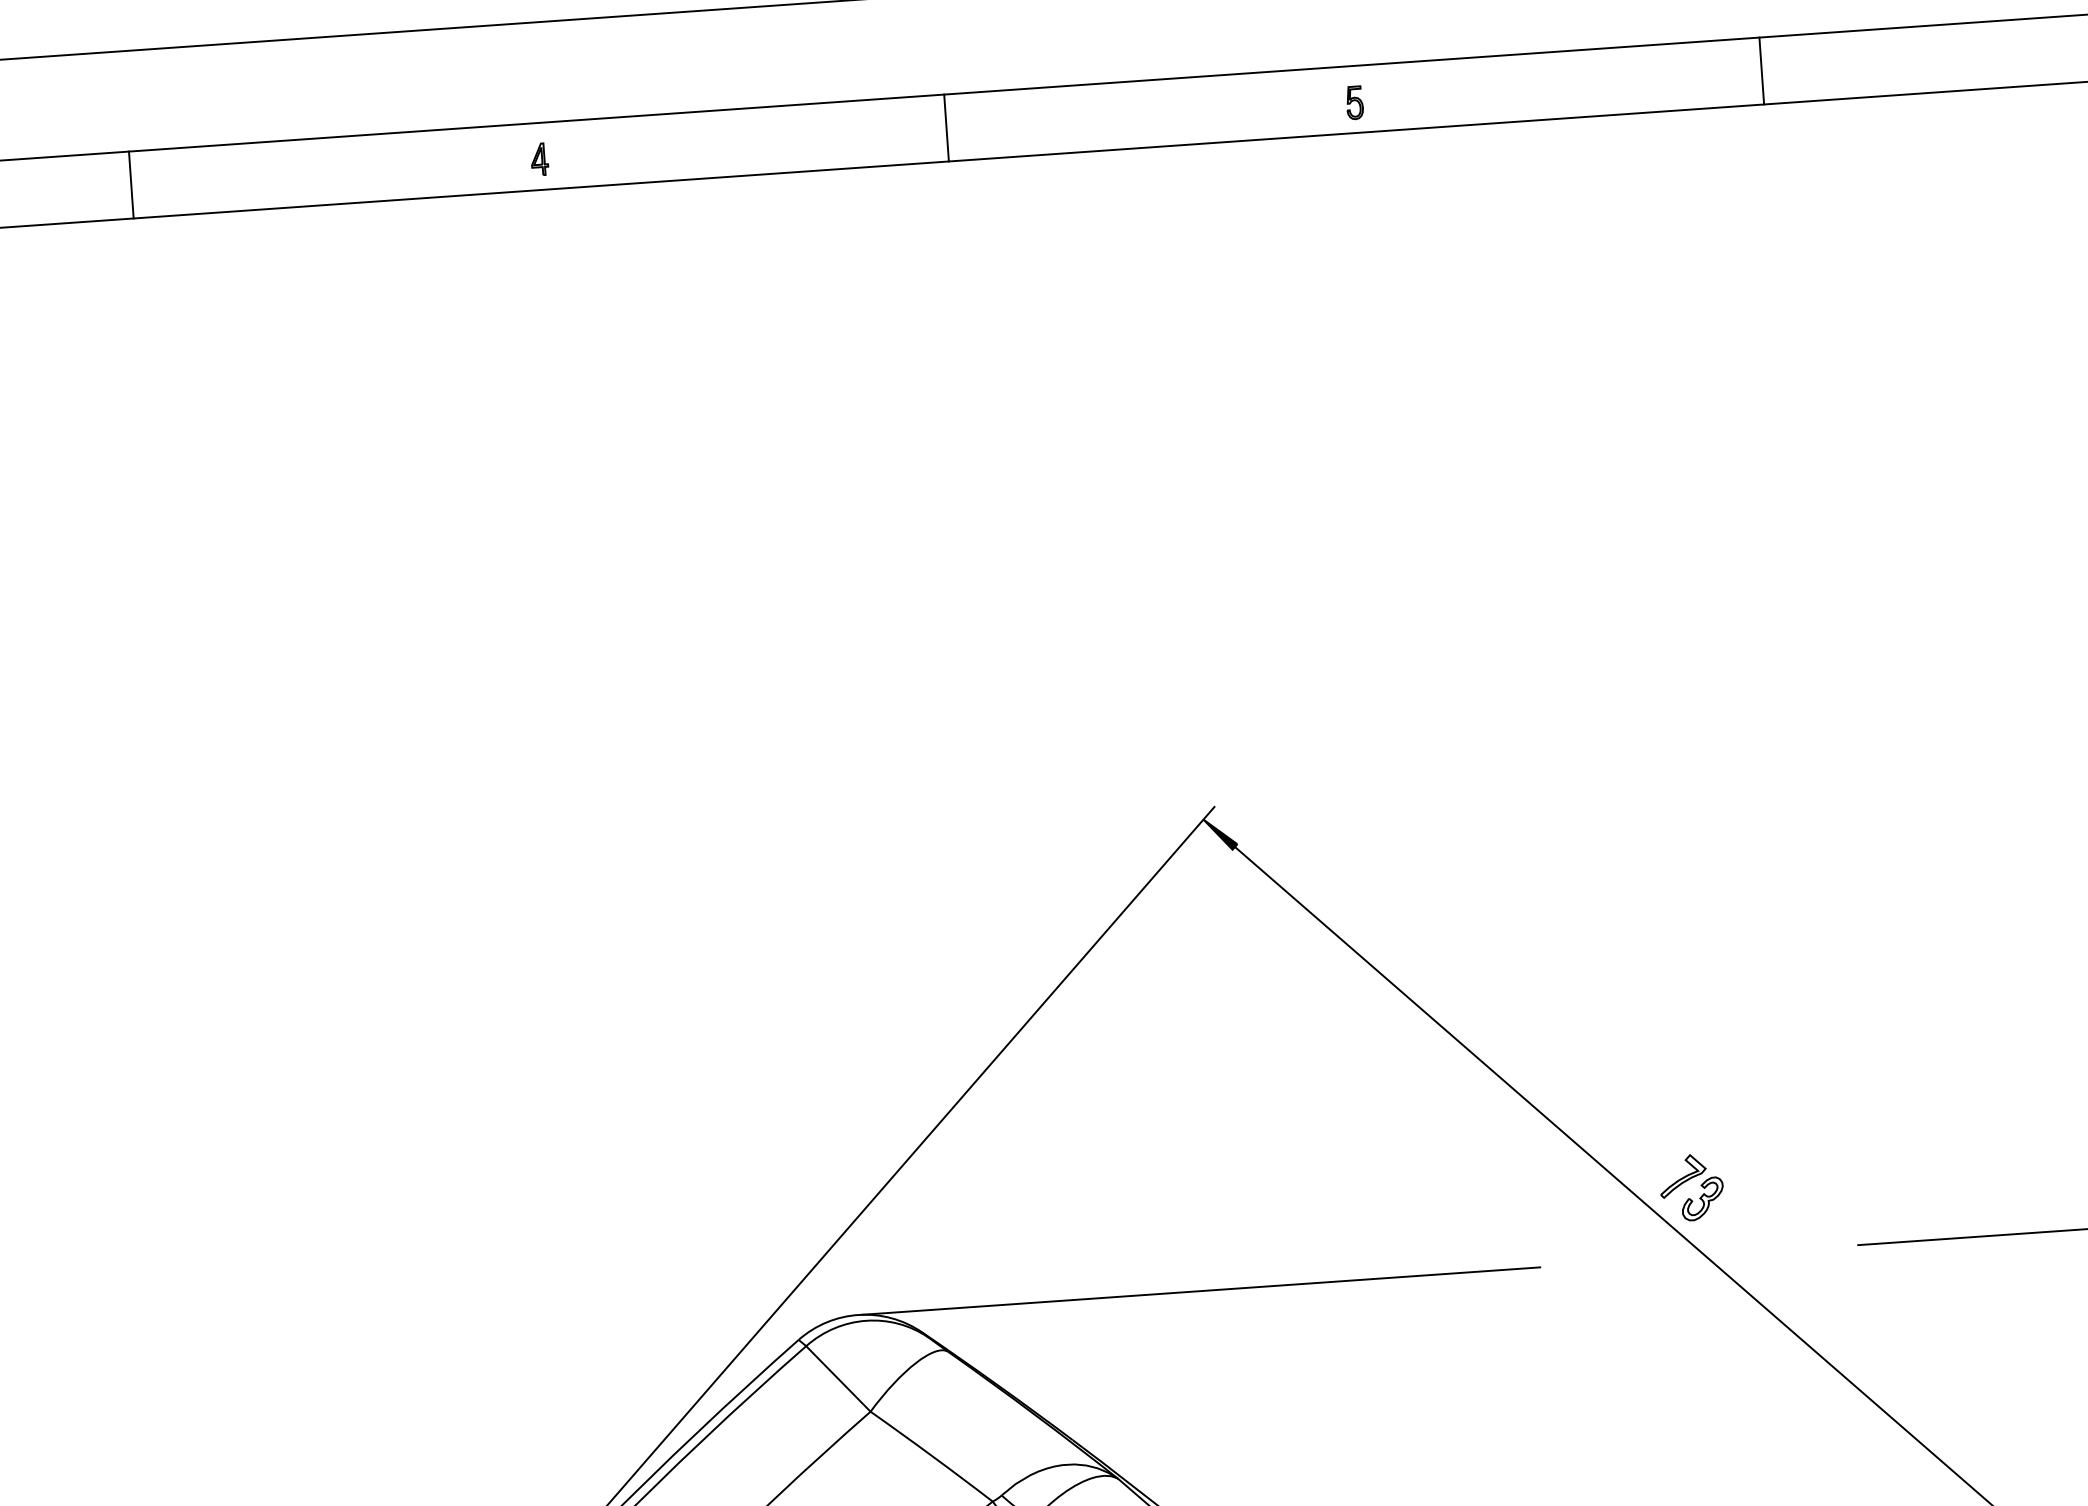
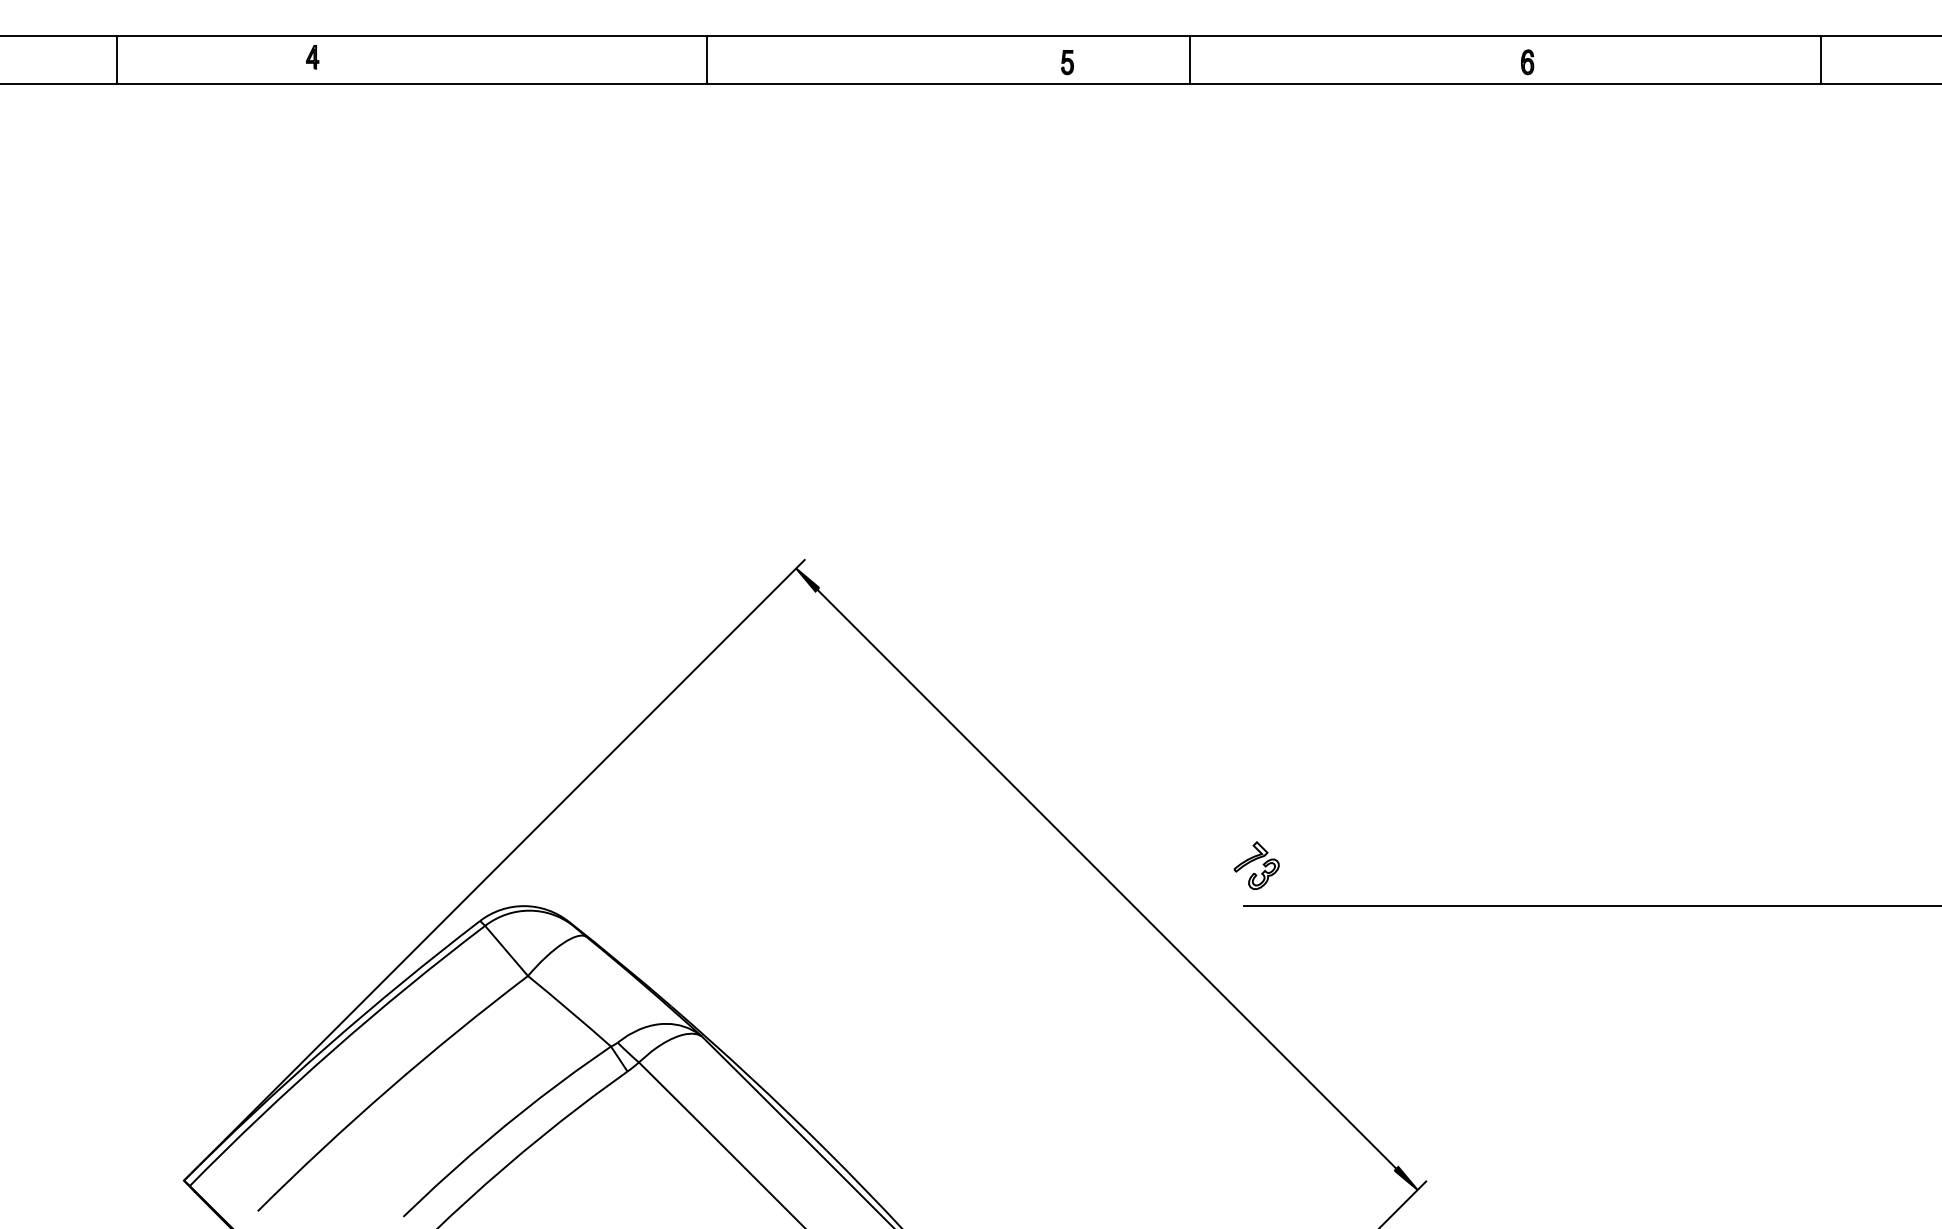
line: (1761, 71) -> (1189, 60), moved
part: (1354, 102) -> (1067, 62), moved
line: (946, 128) -> (706, 60), moved
part: (539, 159) -> (312, 57), moved
line: (130, 185) -> (116, 60), moved
part: (1691, 1187) -> (1256, 865), moved
line: (1200, 1291) -> (770, 906), removed

